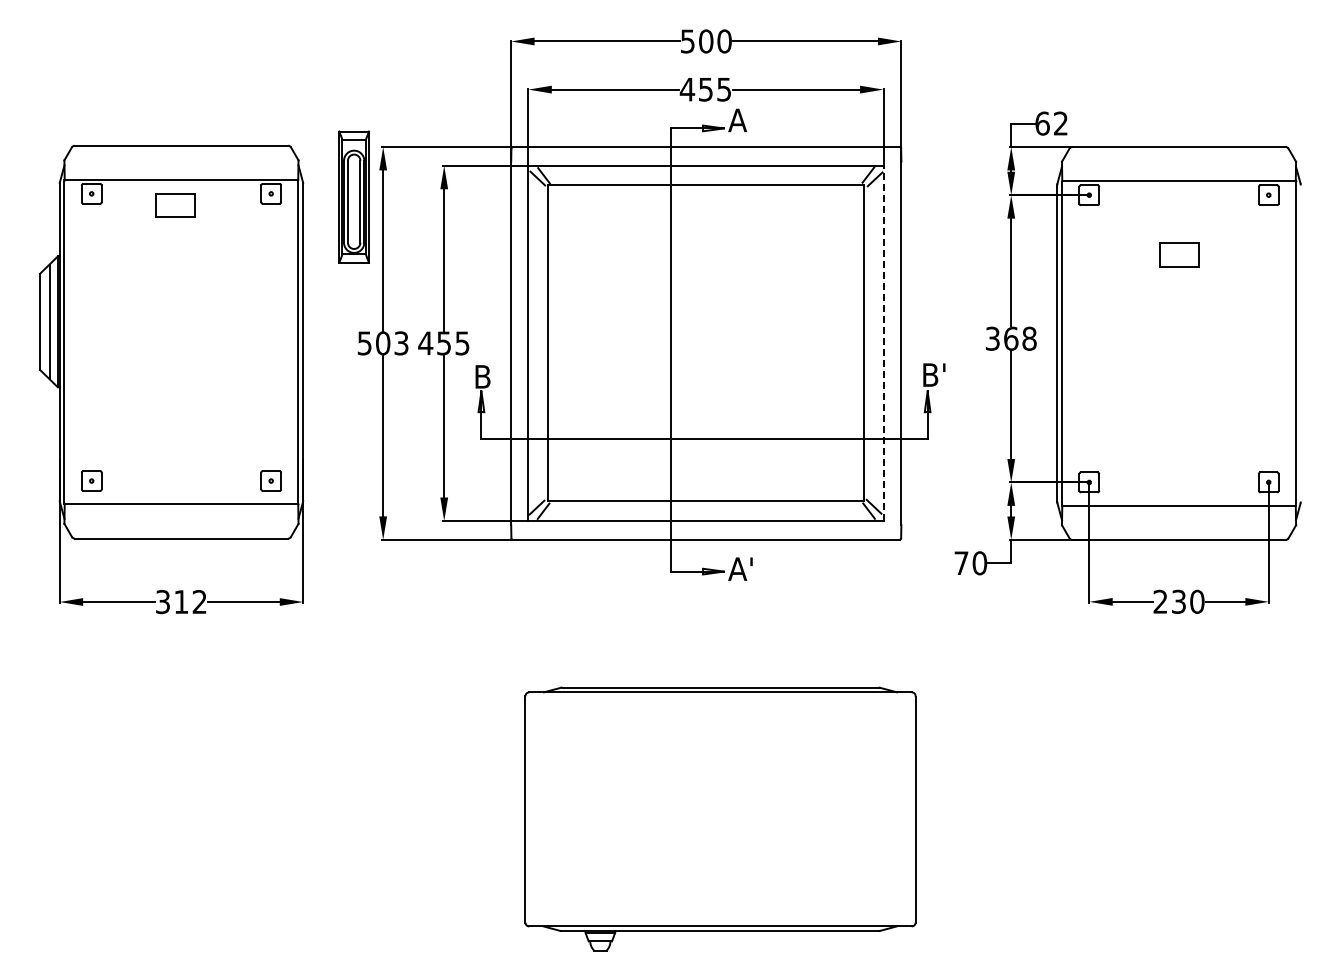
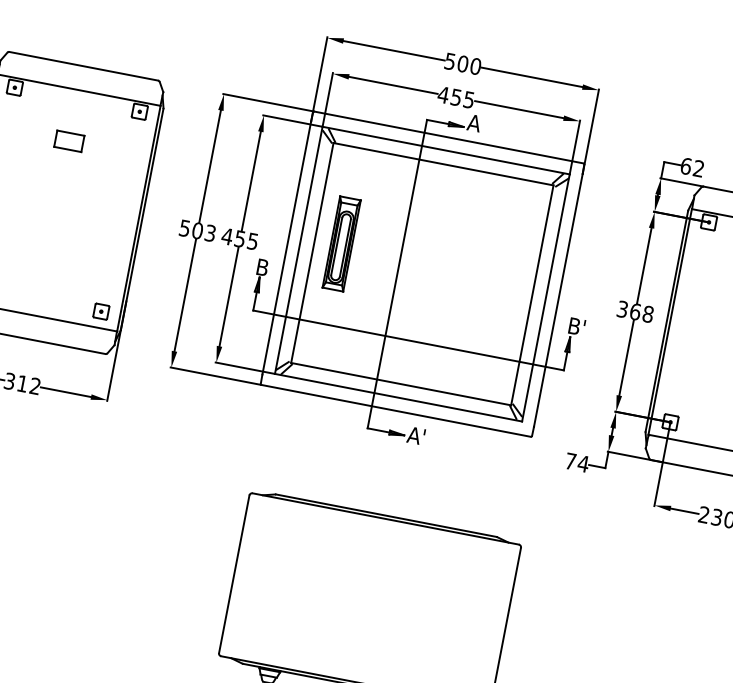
part: (353, 196) -> (341, 243), moved
part: (175, 205) -> (69, 141), moved
line: (883, 343) -> (545, 298), dashed -> solid
text: (979, 563) -> (583, 464), 70 -> 74

